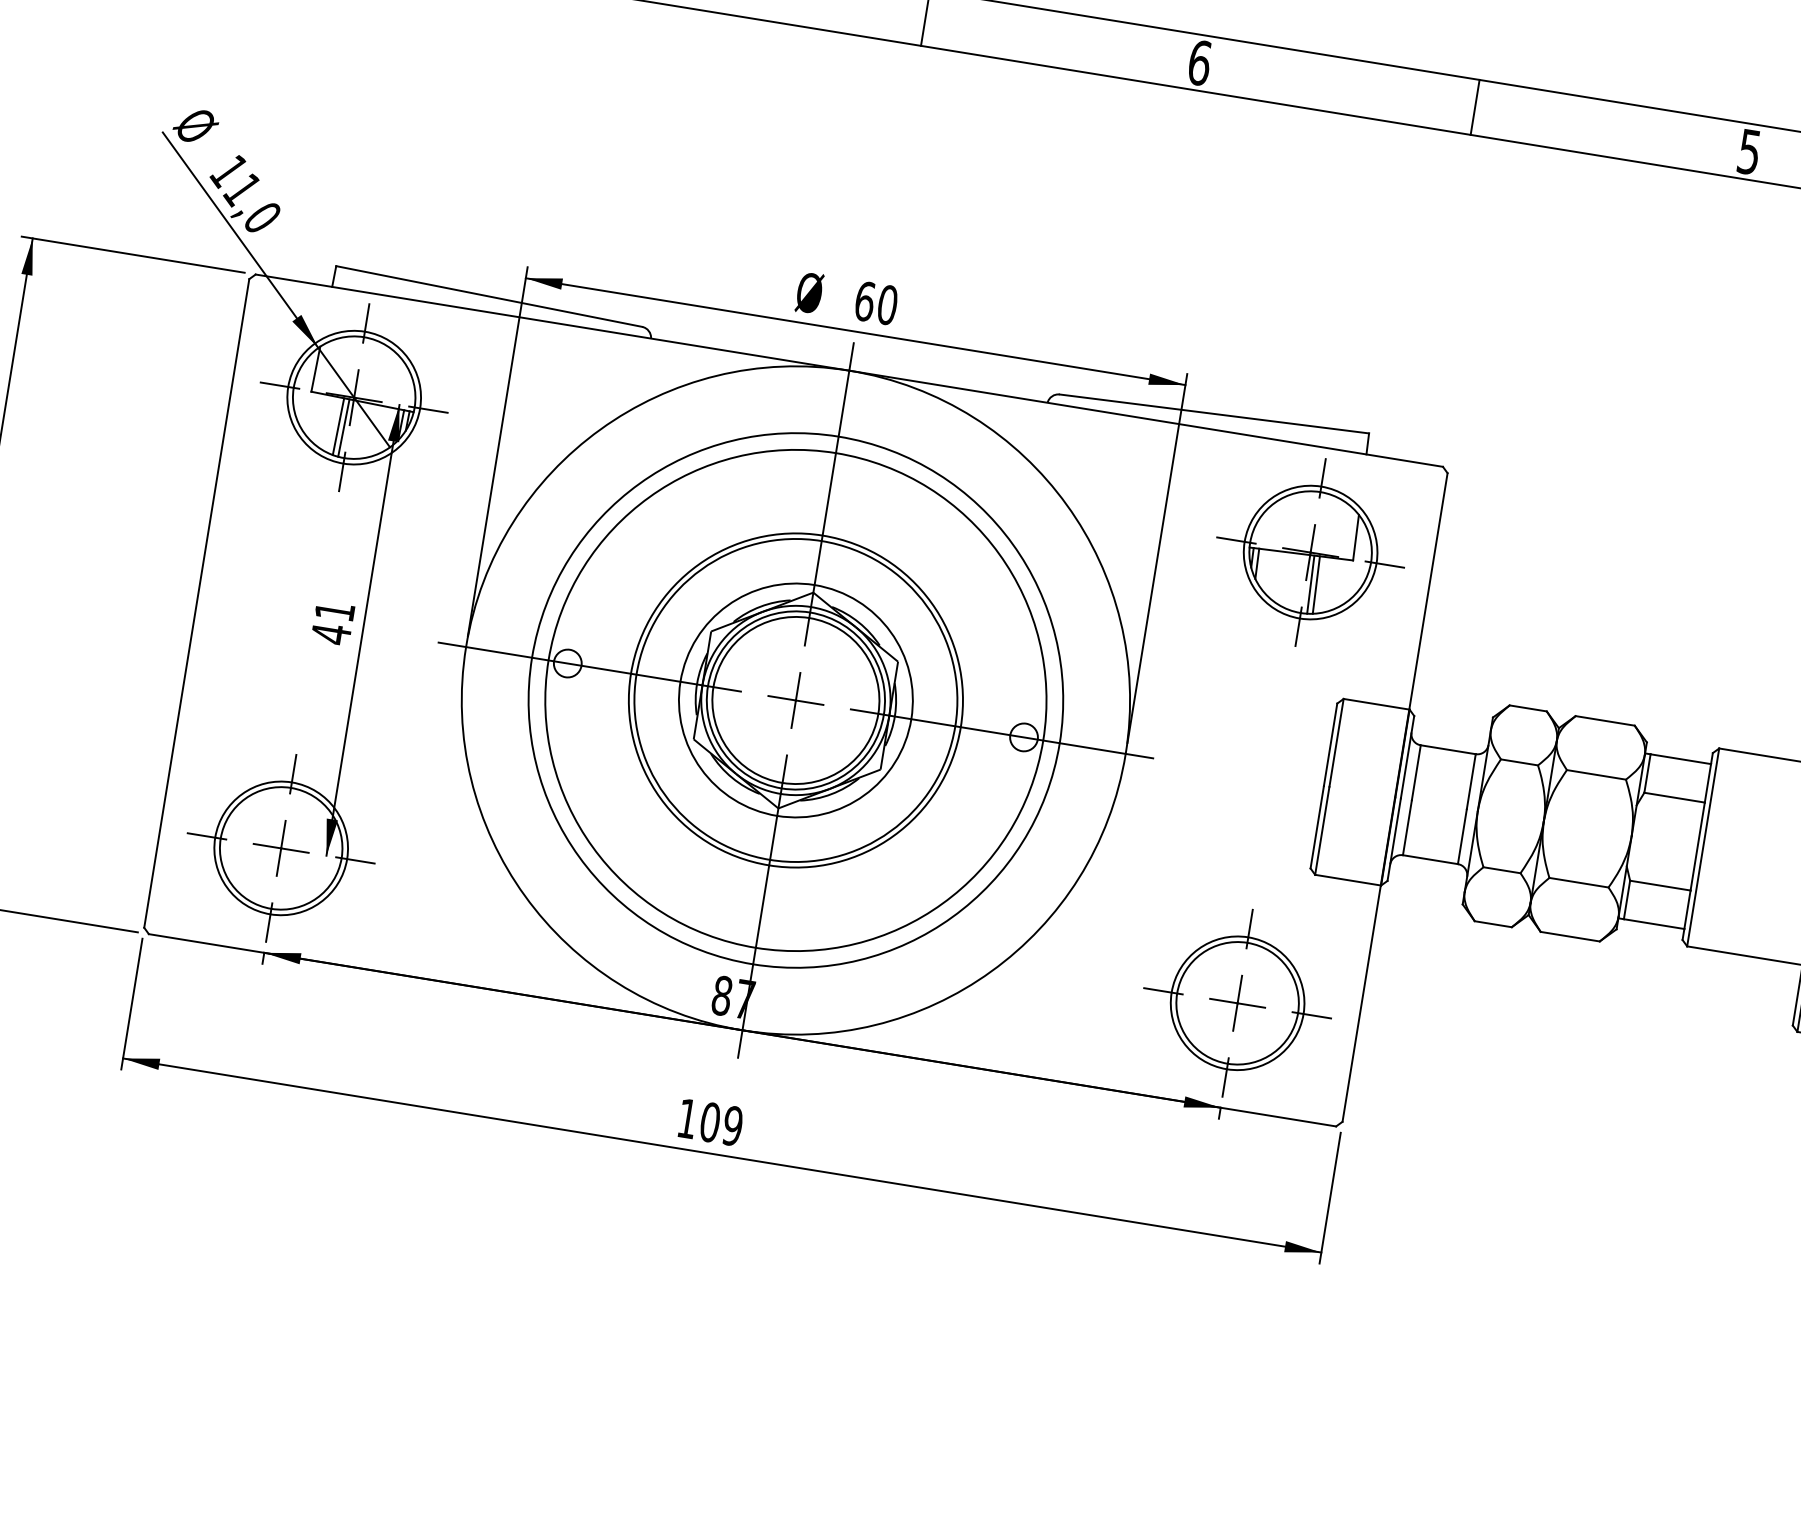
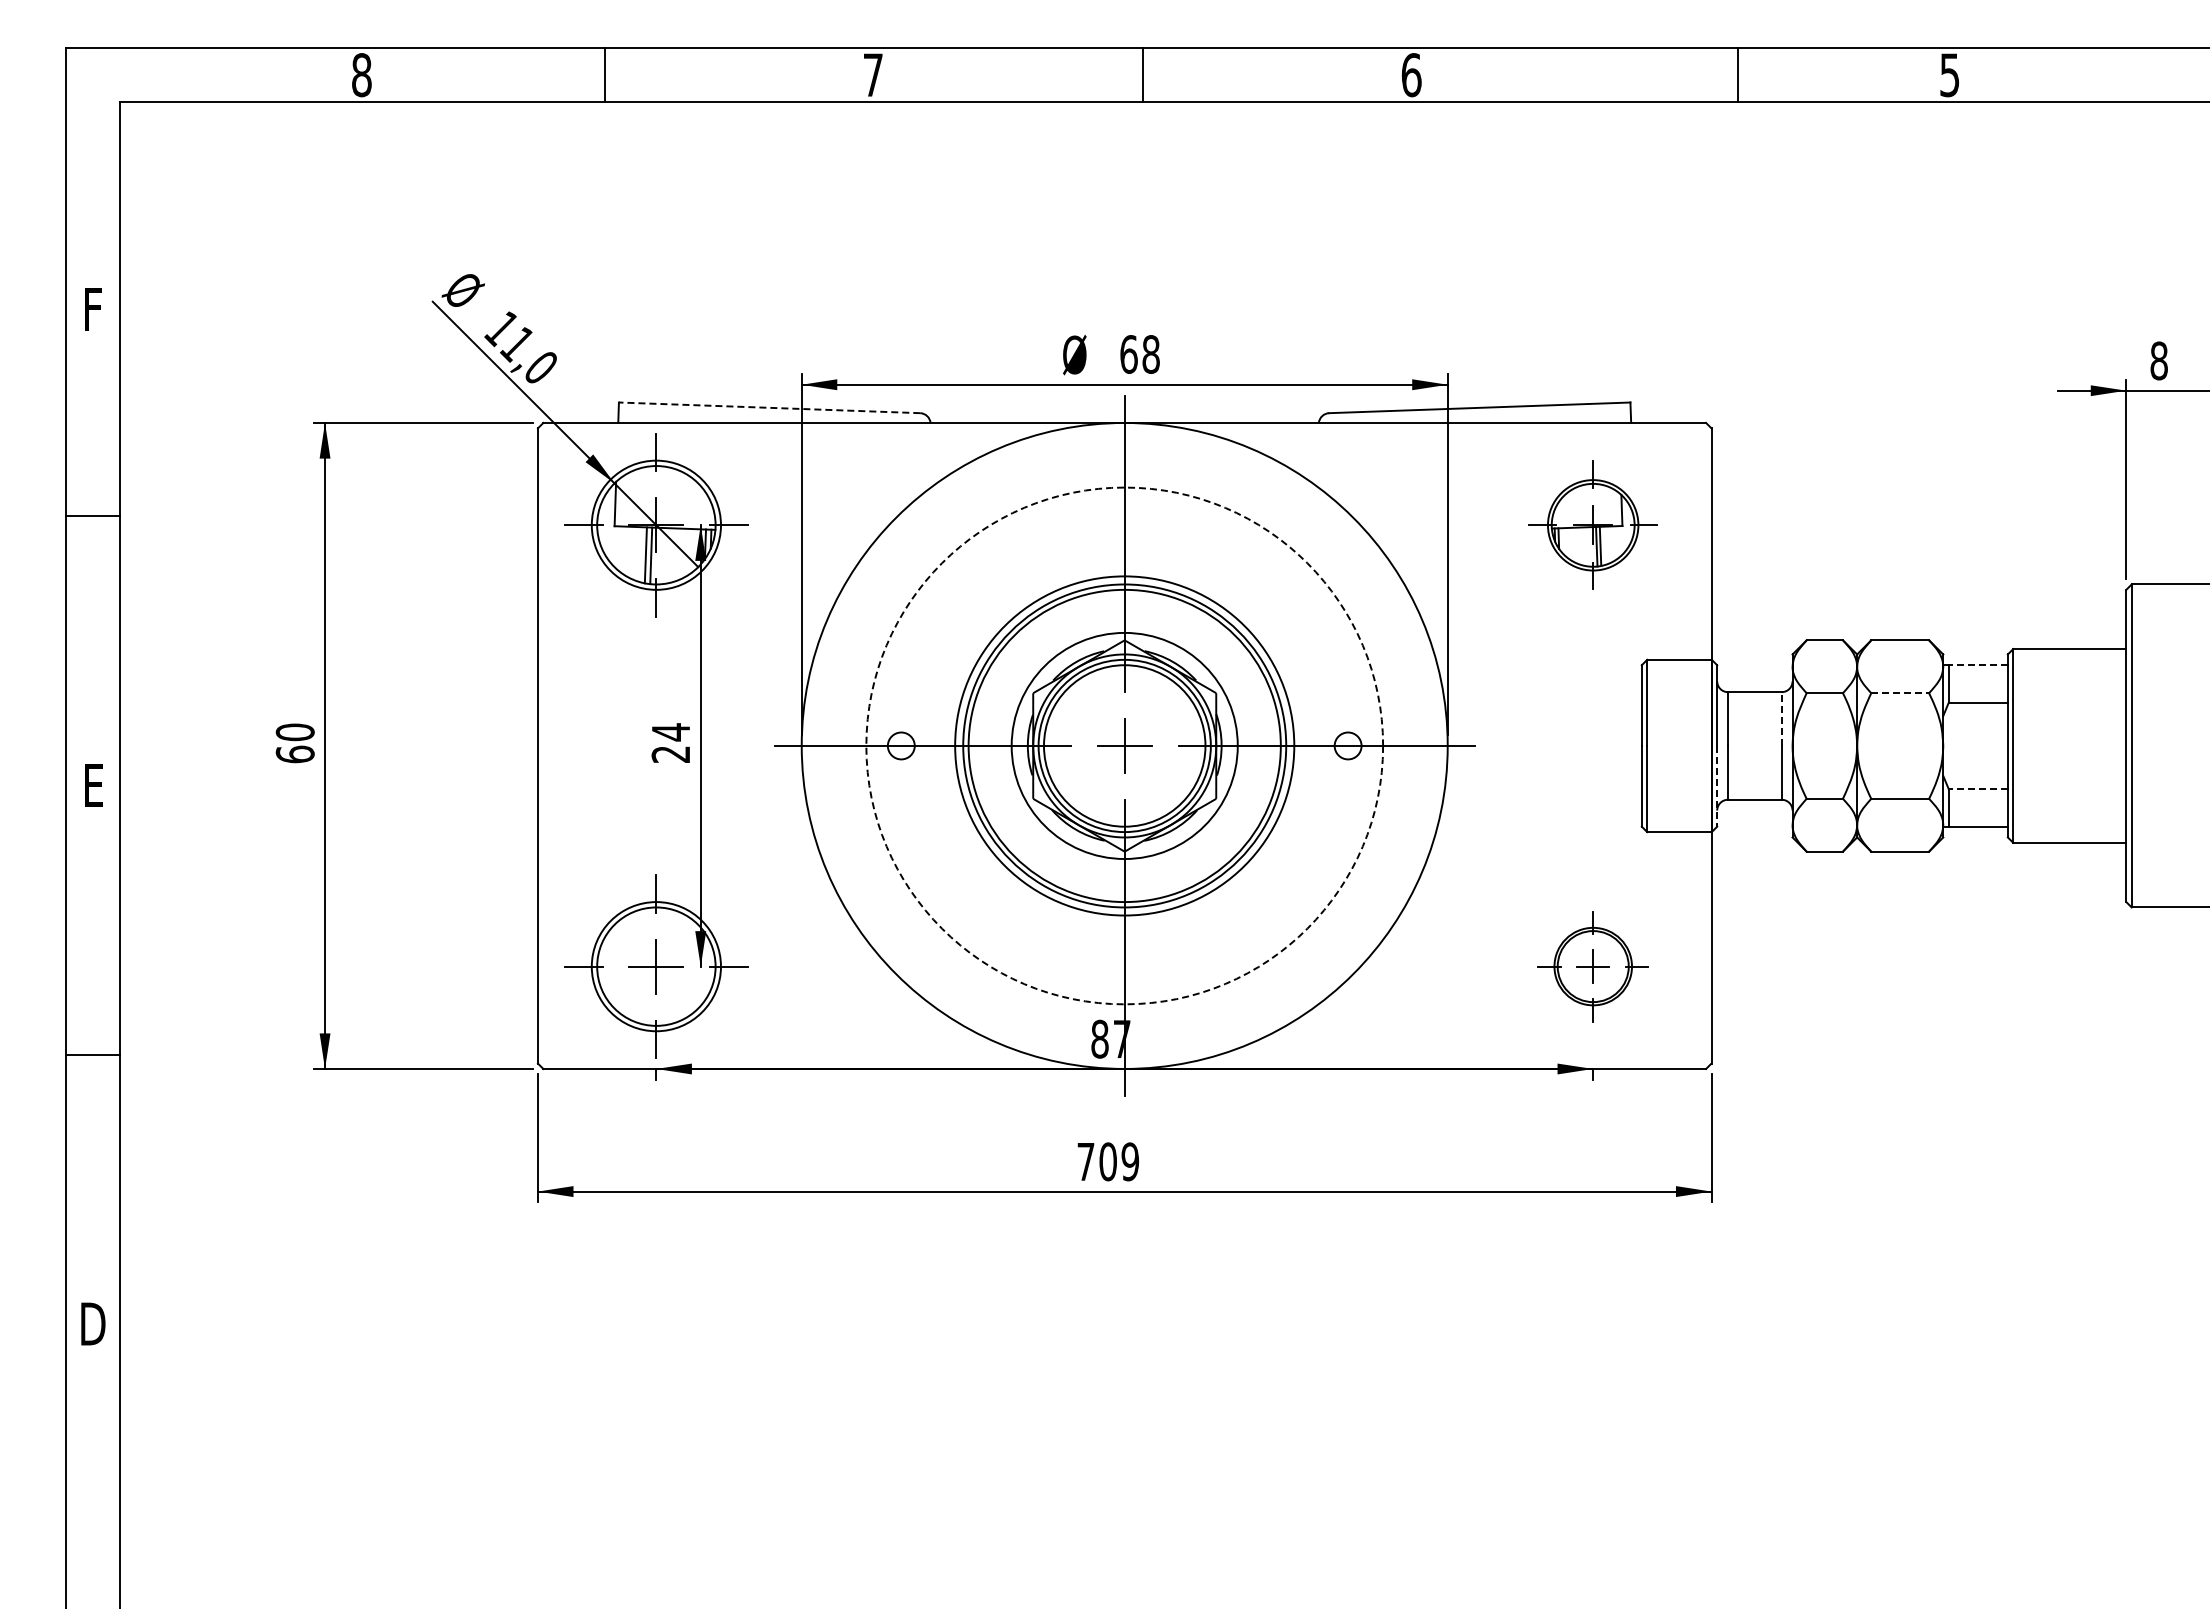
line: (1475, 106) -> (1738, 74), moved
line: (489, 296) -> (769, 407), solid -> dashed
text: (886, 305) -> (1150, 354), 60 -> 68
part: (1311, 552) -> (1593, 525), size x0.7
text: (332, 622) -> (670, 743), 41 -> 24
circle: (795, 699) -> (1124, 745), size x0.7
circle: (795, 699) -> (1124, 745), solid -> dashed
line: (1681, 759) -> (1978, 665), solid -> dashed
line: (1596, 775) -> (1900, 693), solid -> dashed
line: (1470, 782) -> (1781, 719), solid -> dashed
line: (1394, 839) -> (1717, 786), solid -> dashed
line: (1660, 886) -> (1978, 789), solid -> dashed
part: (1238, 1003) -> (1593, 966), size x0.6
text: (687, 1118) -> (1085, 1161), 109 -> 709

